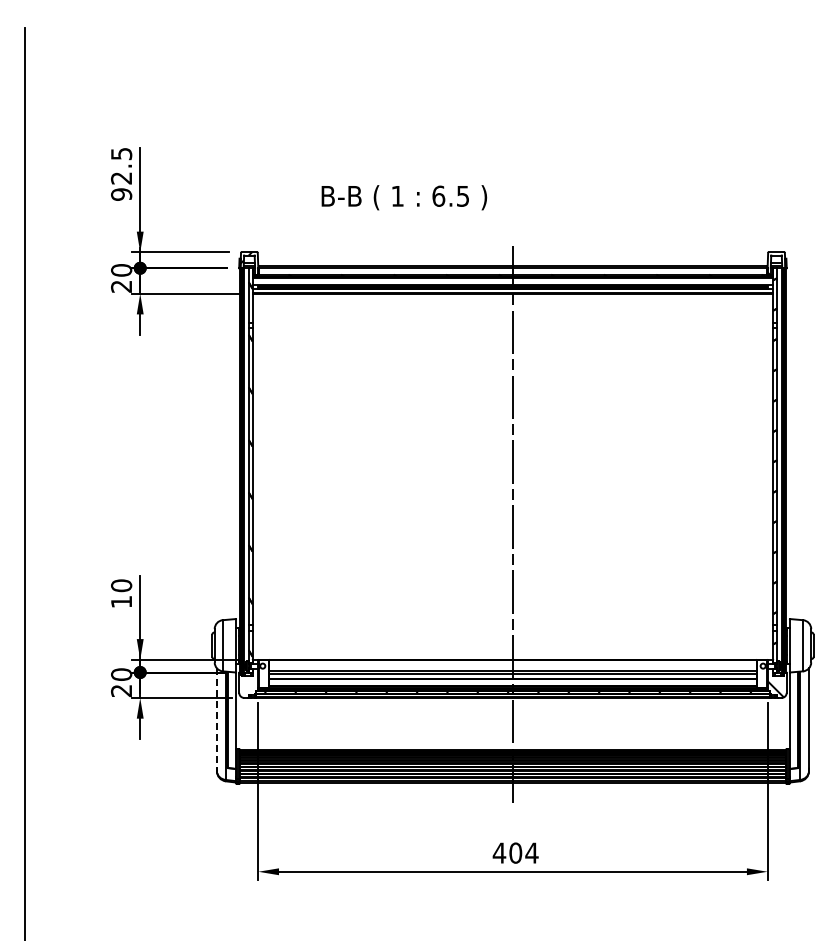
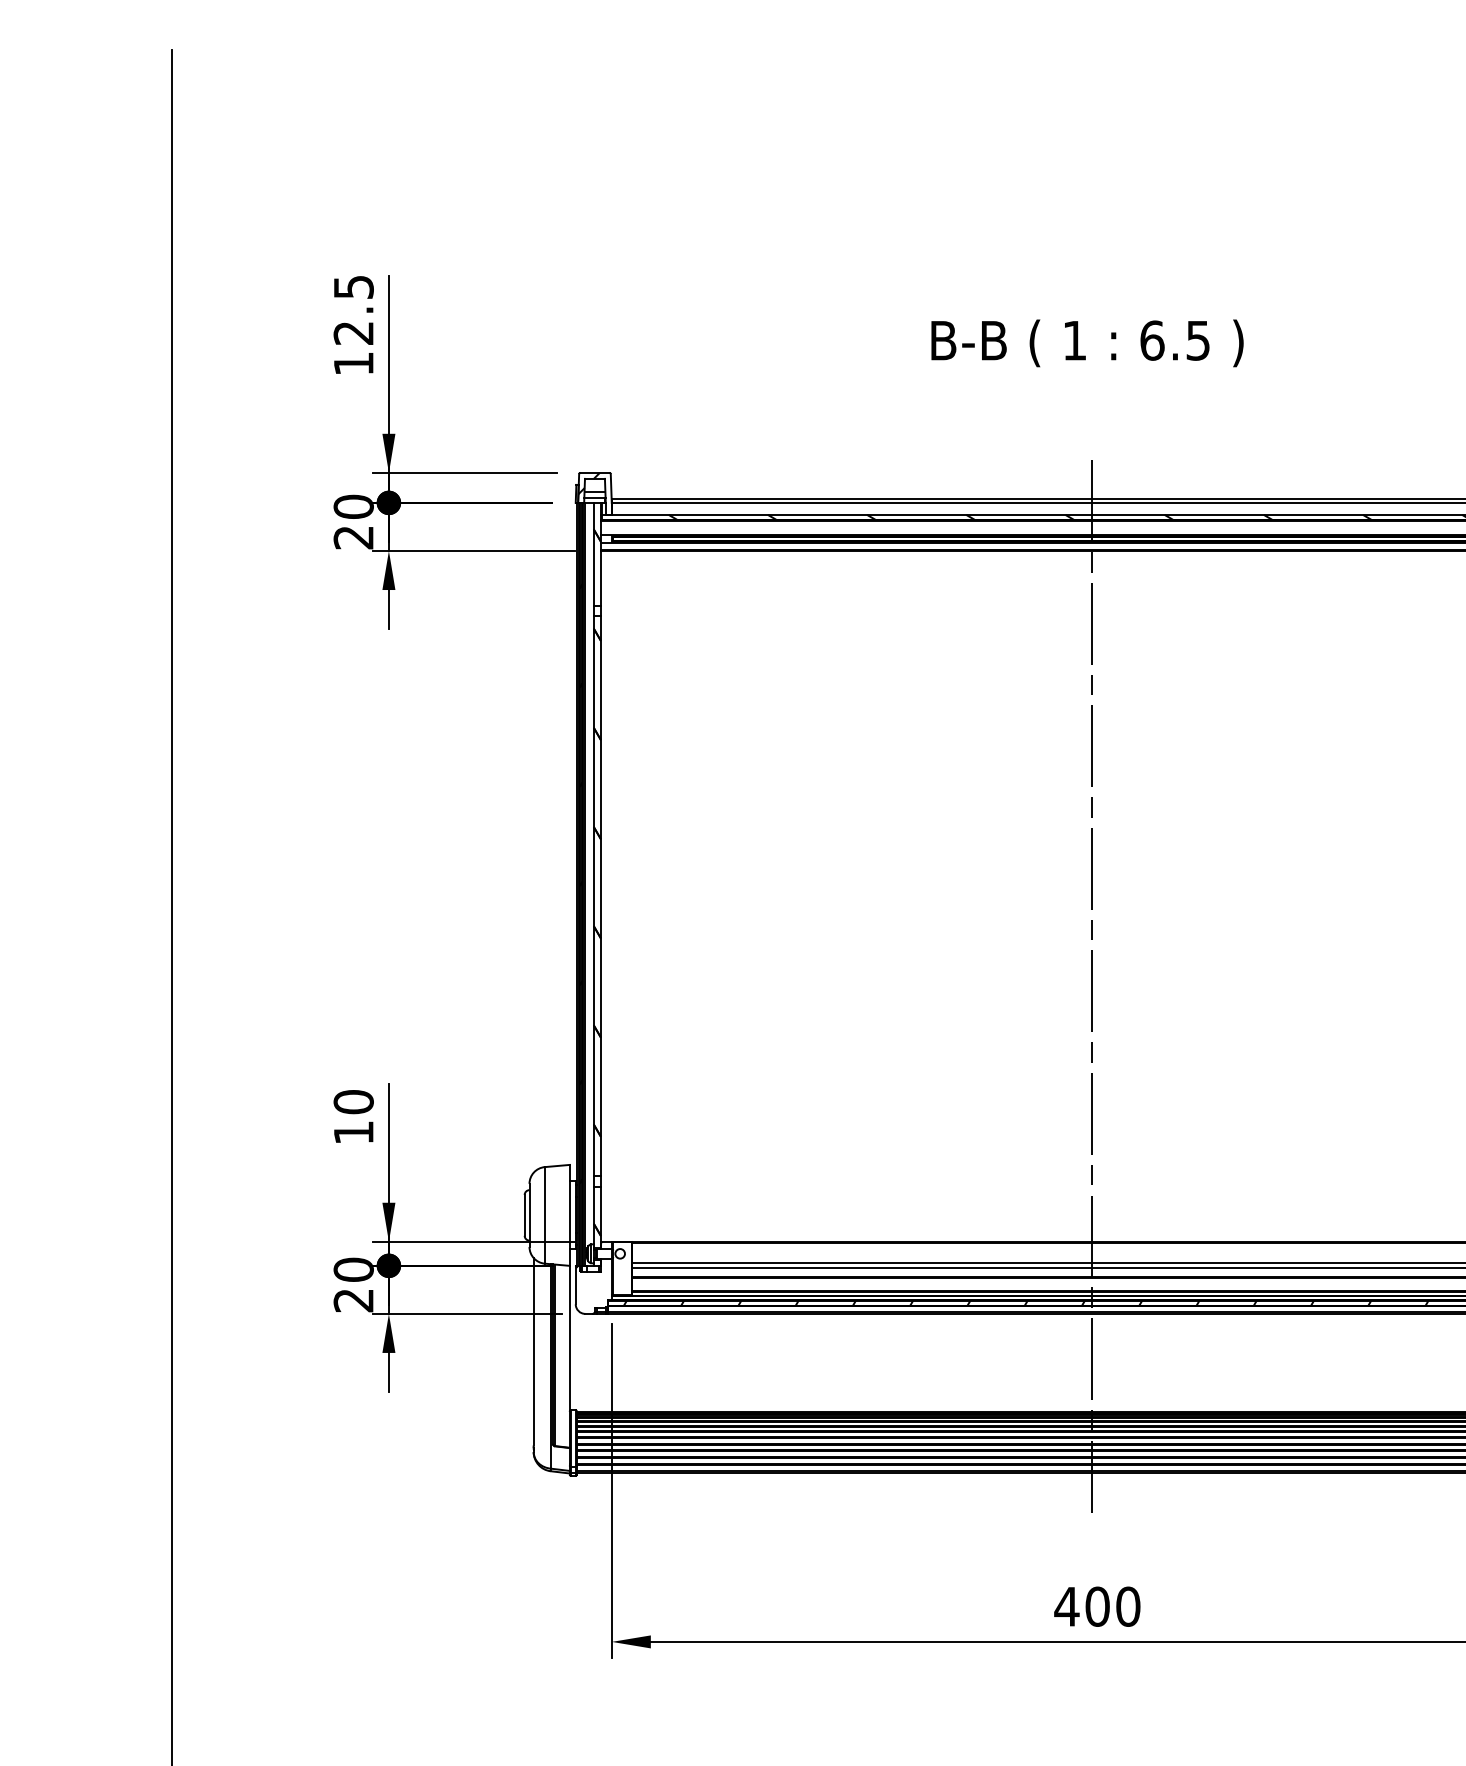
text: (121, 194) -> (353, 363), 92.5 -> 12.5
text: (404, 197) -> (1087, 342), moved
line: (216, 718) -> (532, 1352), dashed -> solid
text: (531, 852) -> (1127, 1605), 404 -> 400

